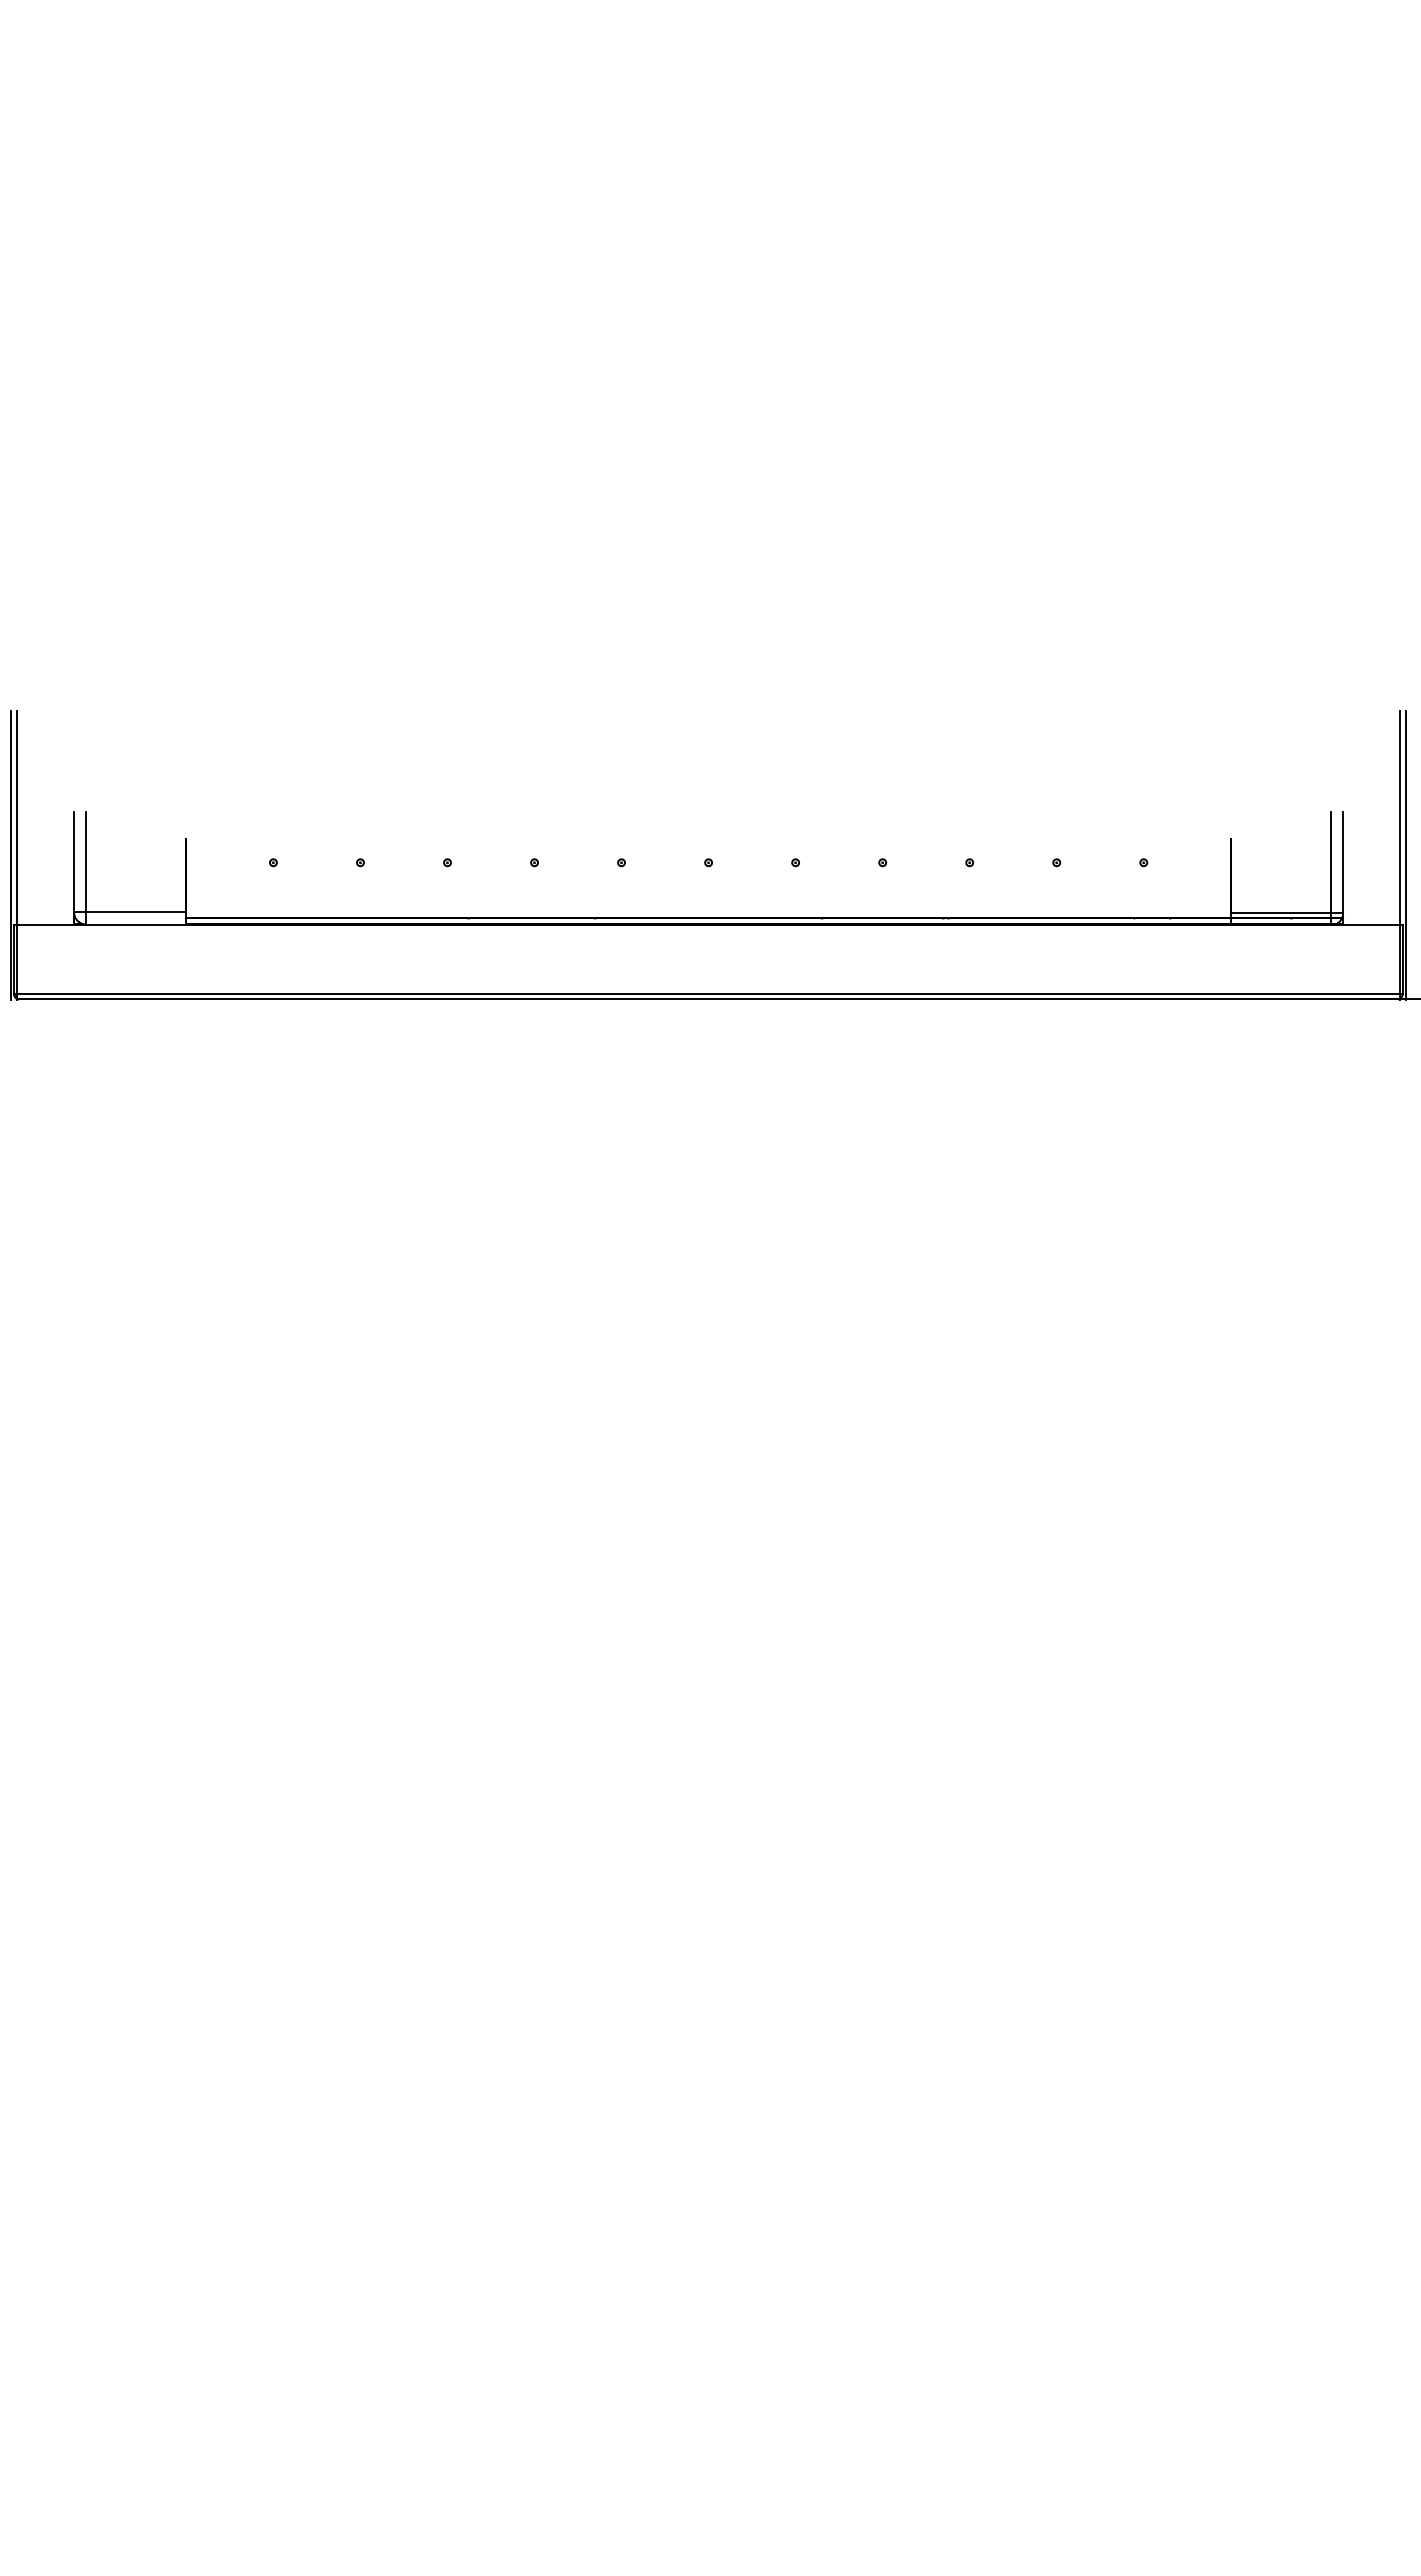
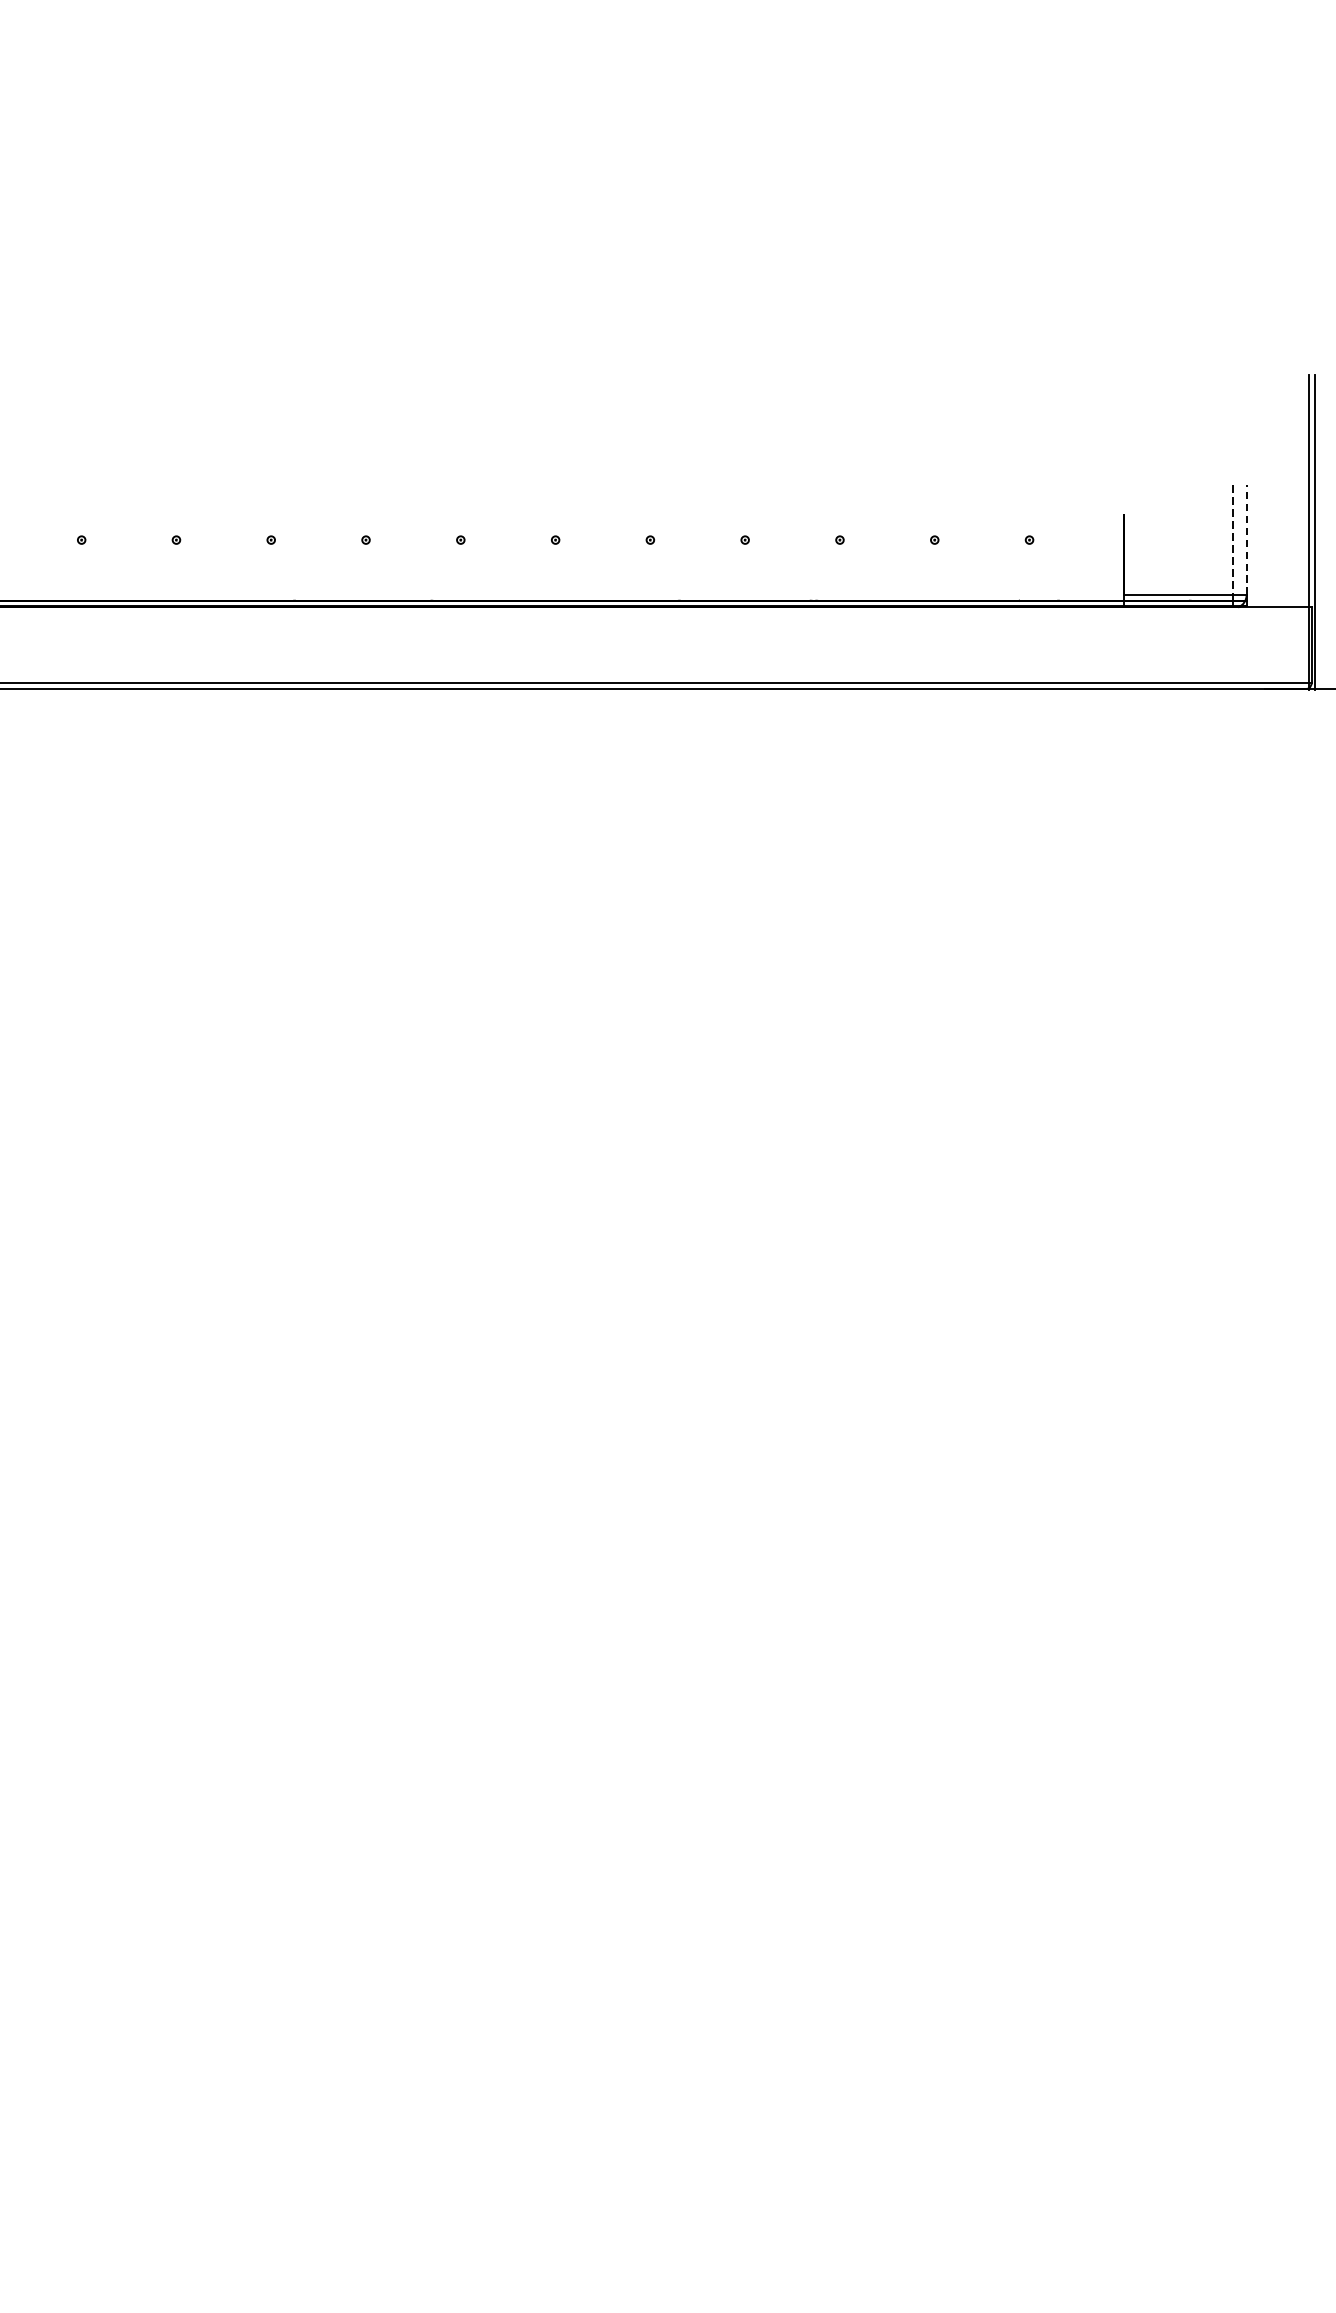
line: (1343, 862) -> (1247, 539), solid -> dashed
line: (1330, 863) -> (1232, 540), solid -> dashed

